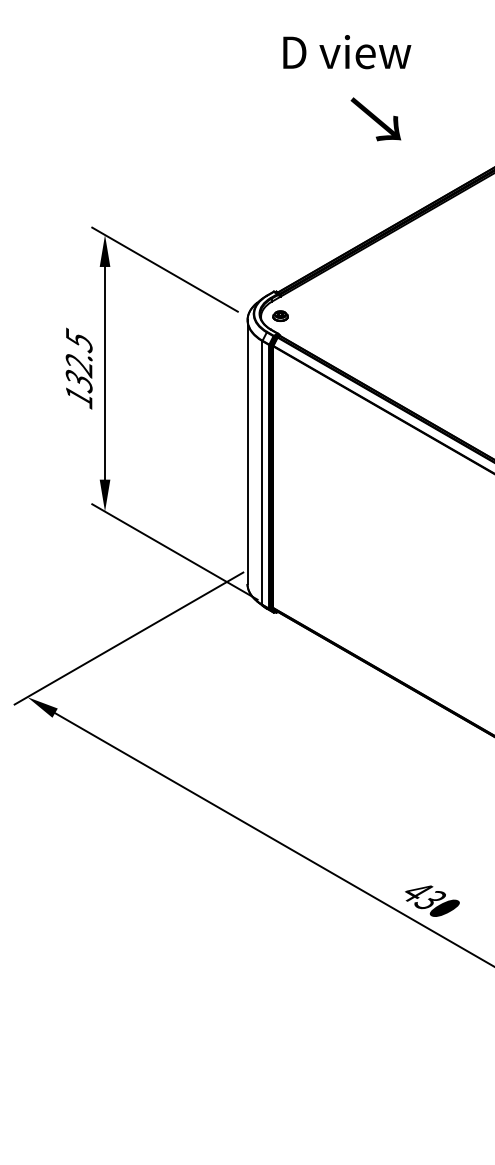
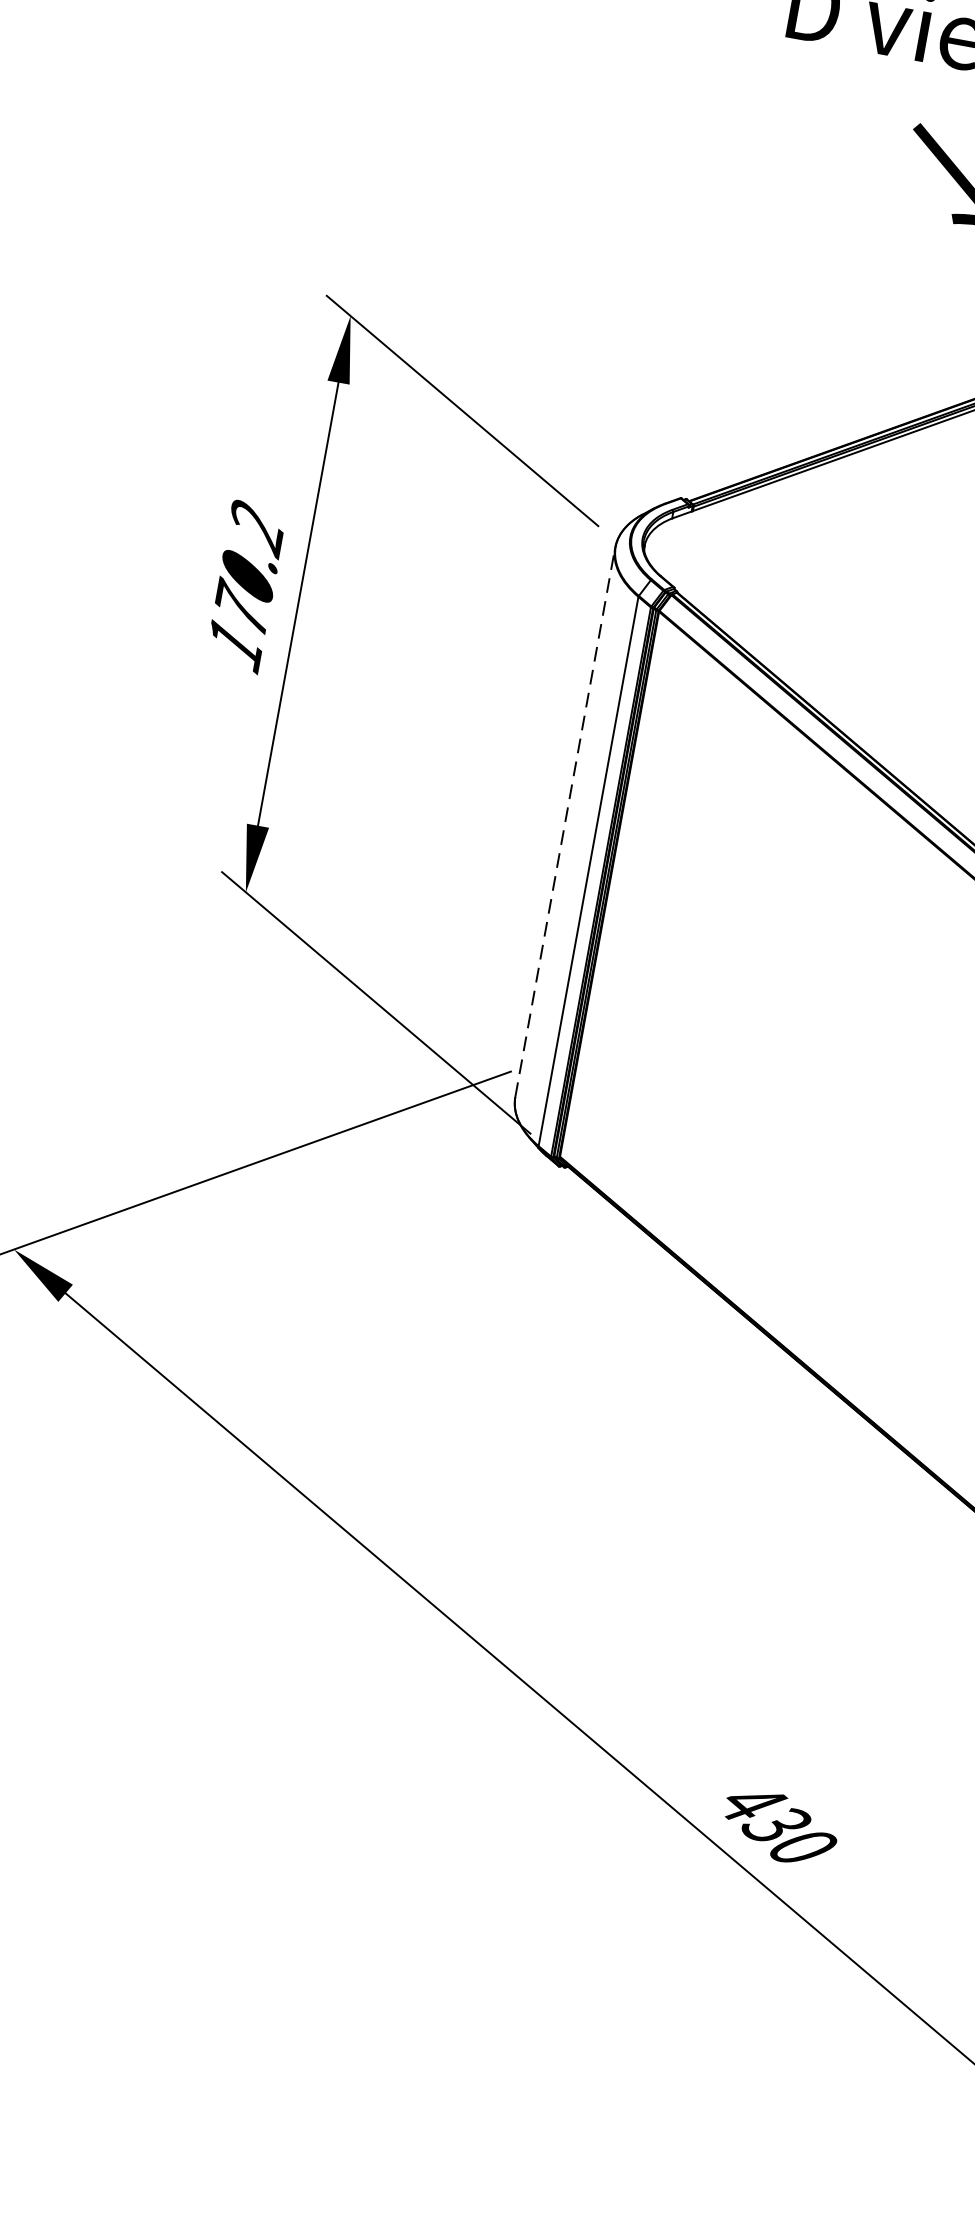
part: (280, 315) -> (685, 550), removed
text: (78, 360) -> (247, 567), 132.5 -> 170.2
line: (247, 452) -> (565, 823), solid -> dashed

